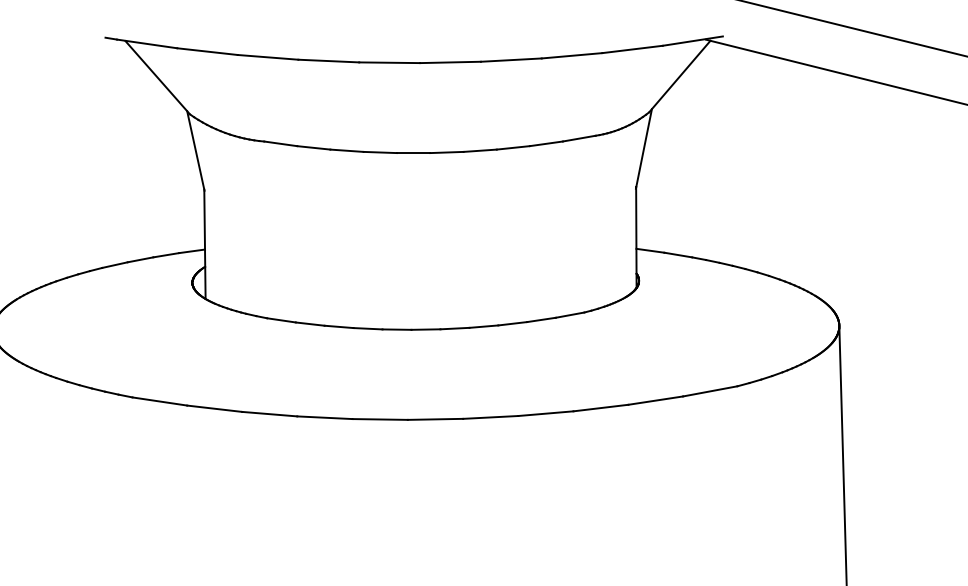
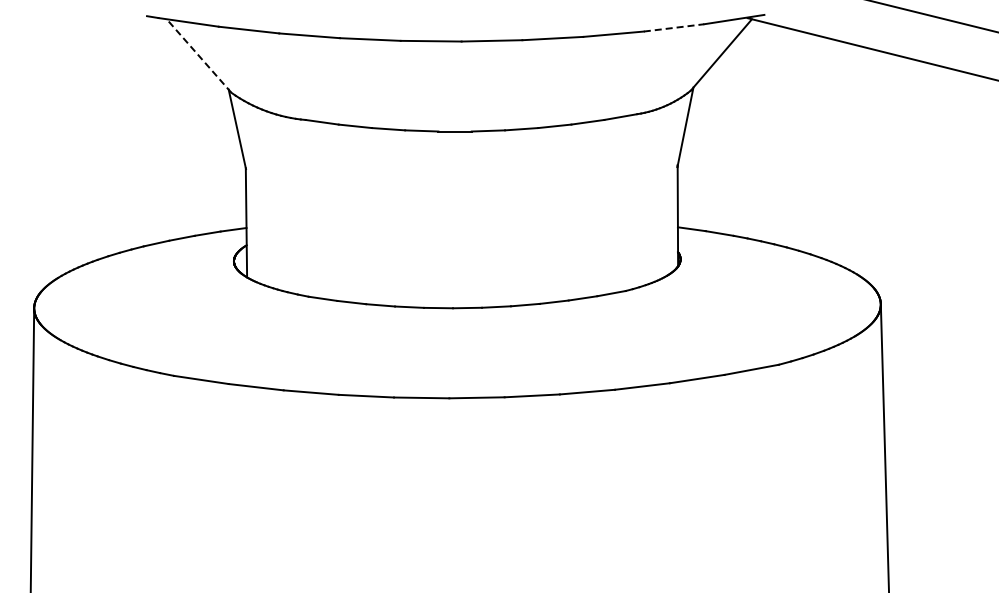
line: (632, 49) -> (674, 27), solid -> dashed
line: (157, 78) -> (199, 56), solid -> dashed

